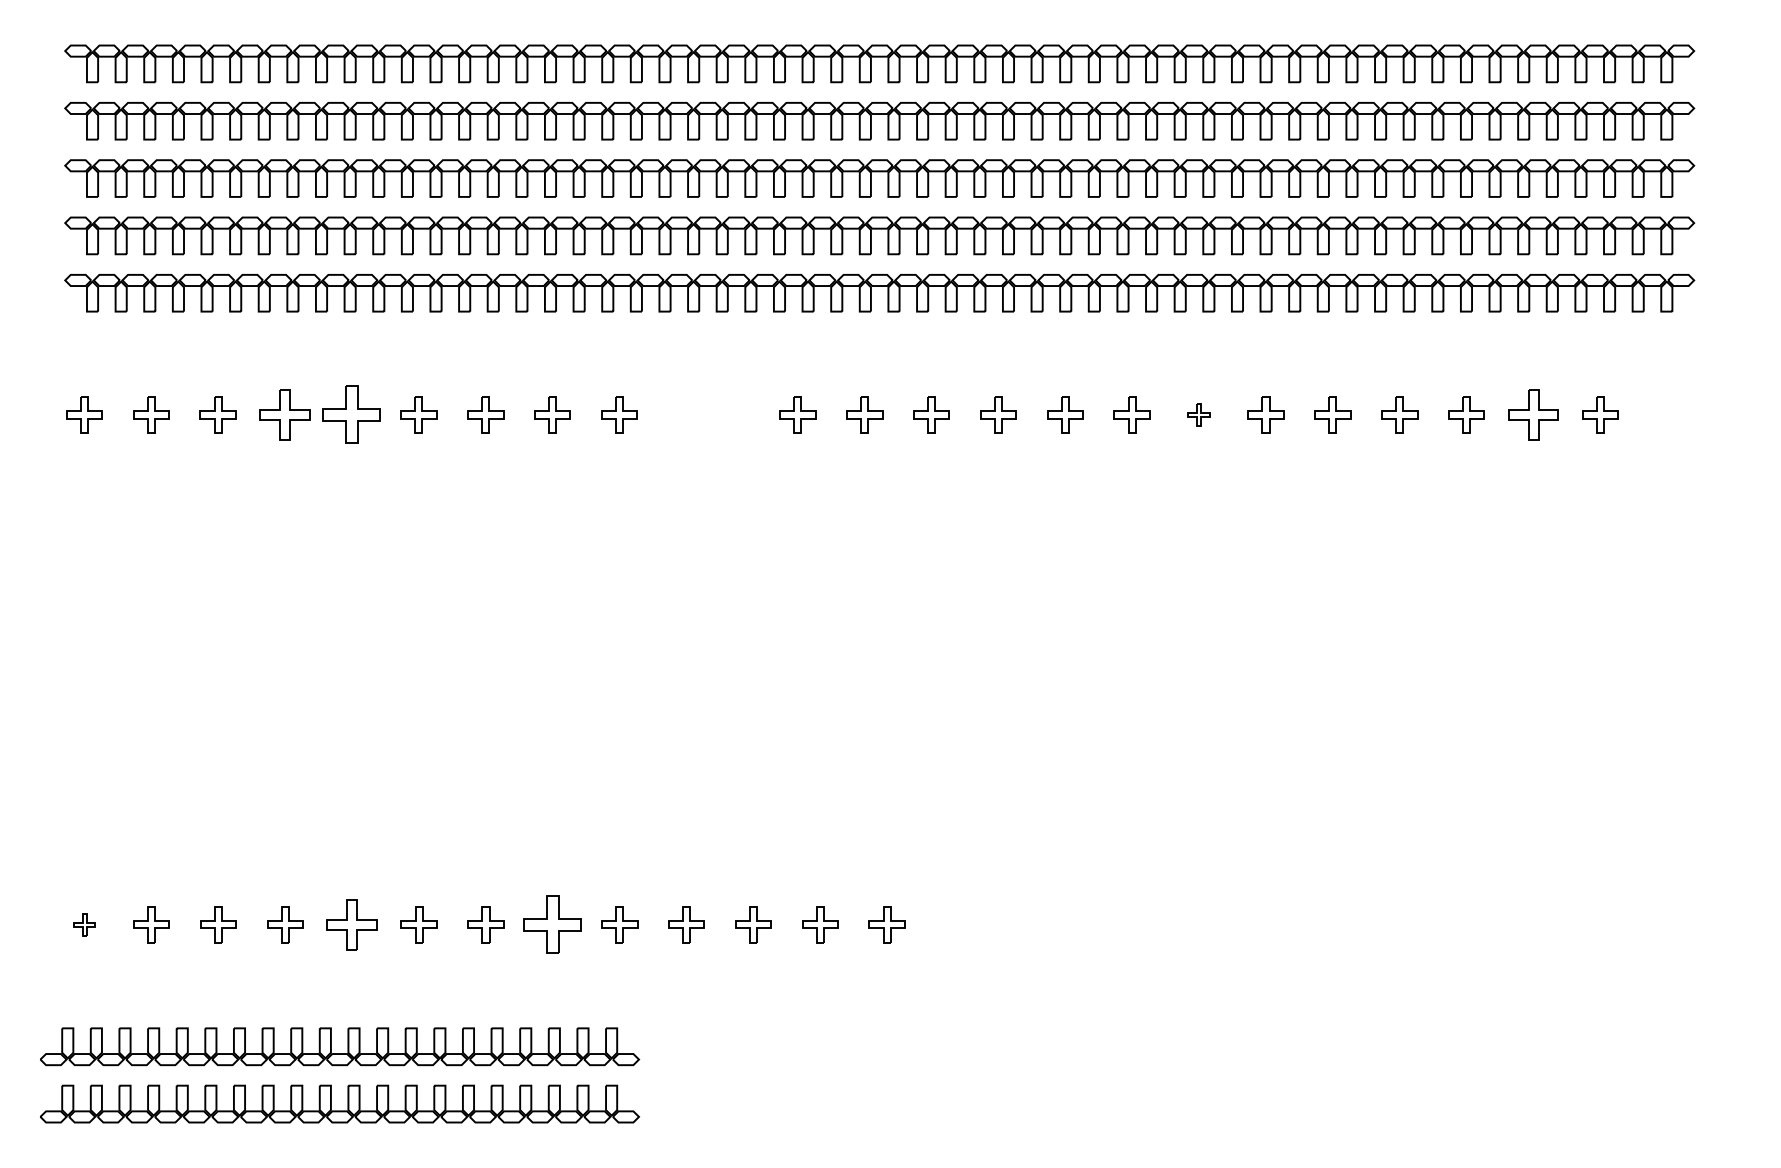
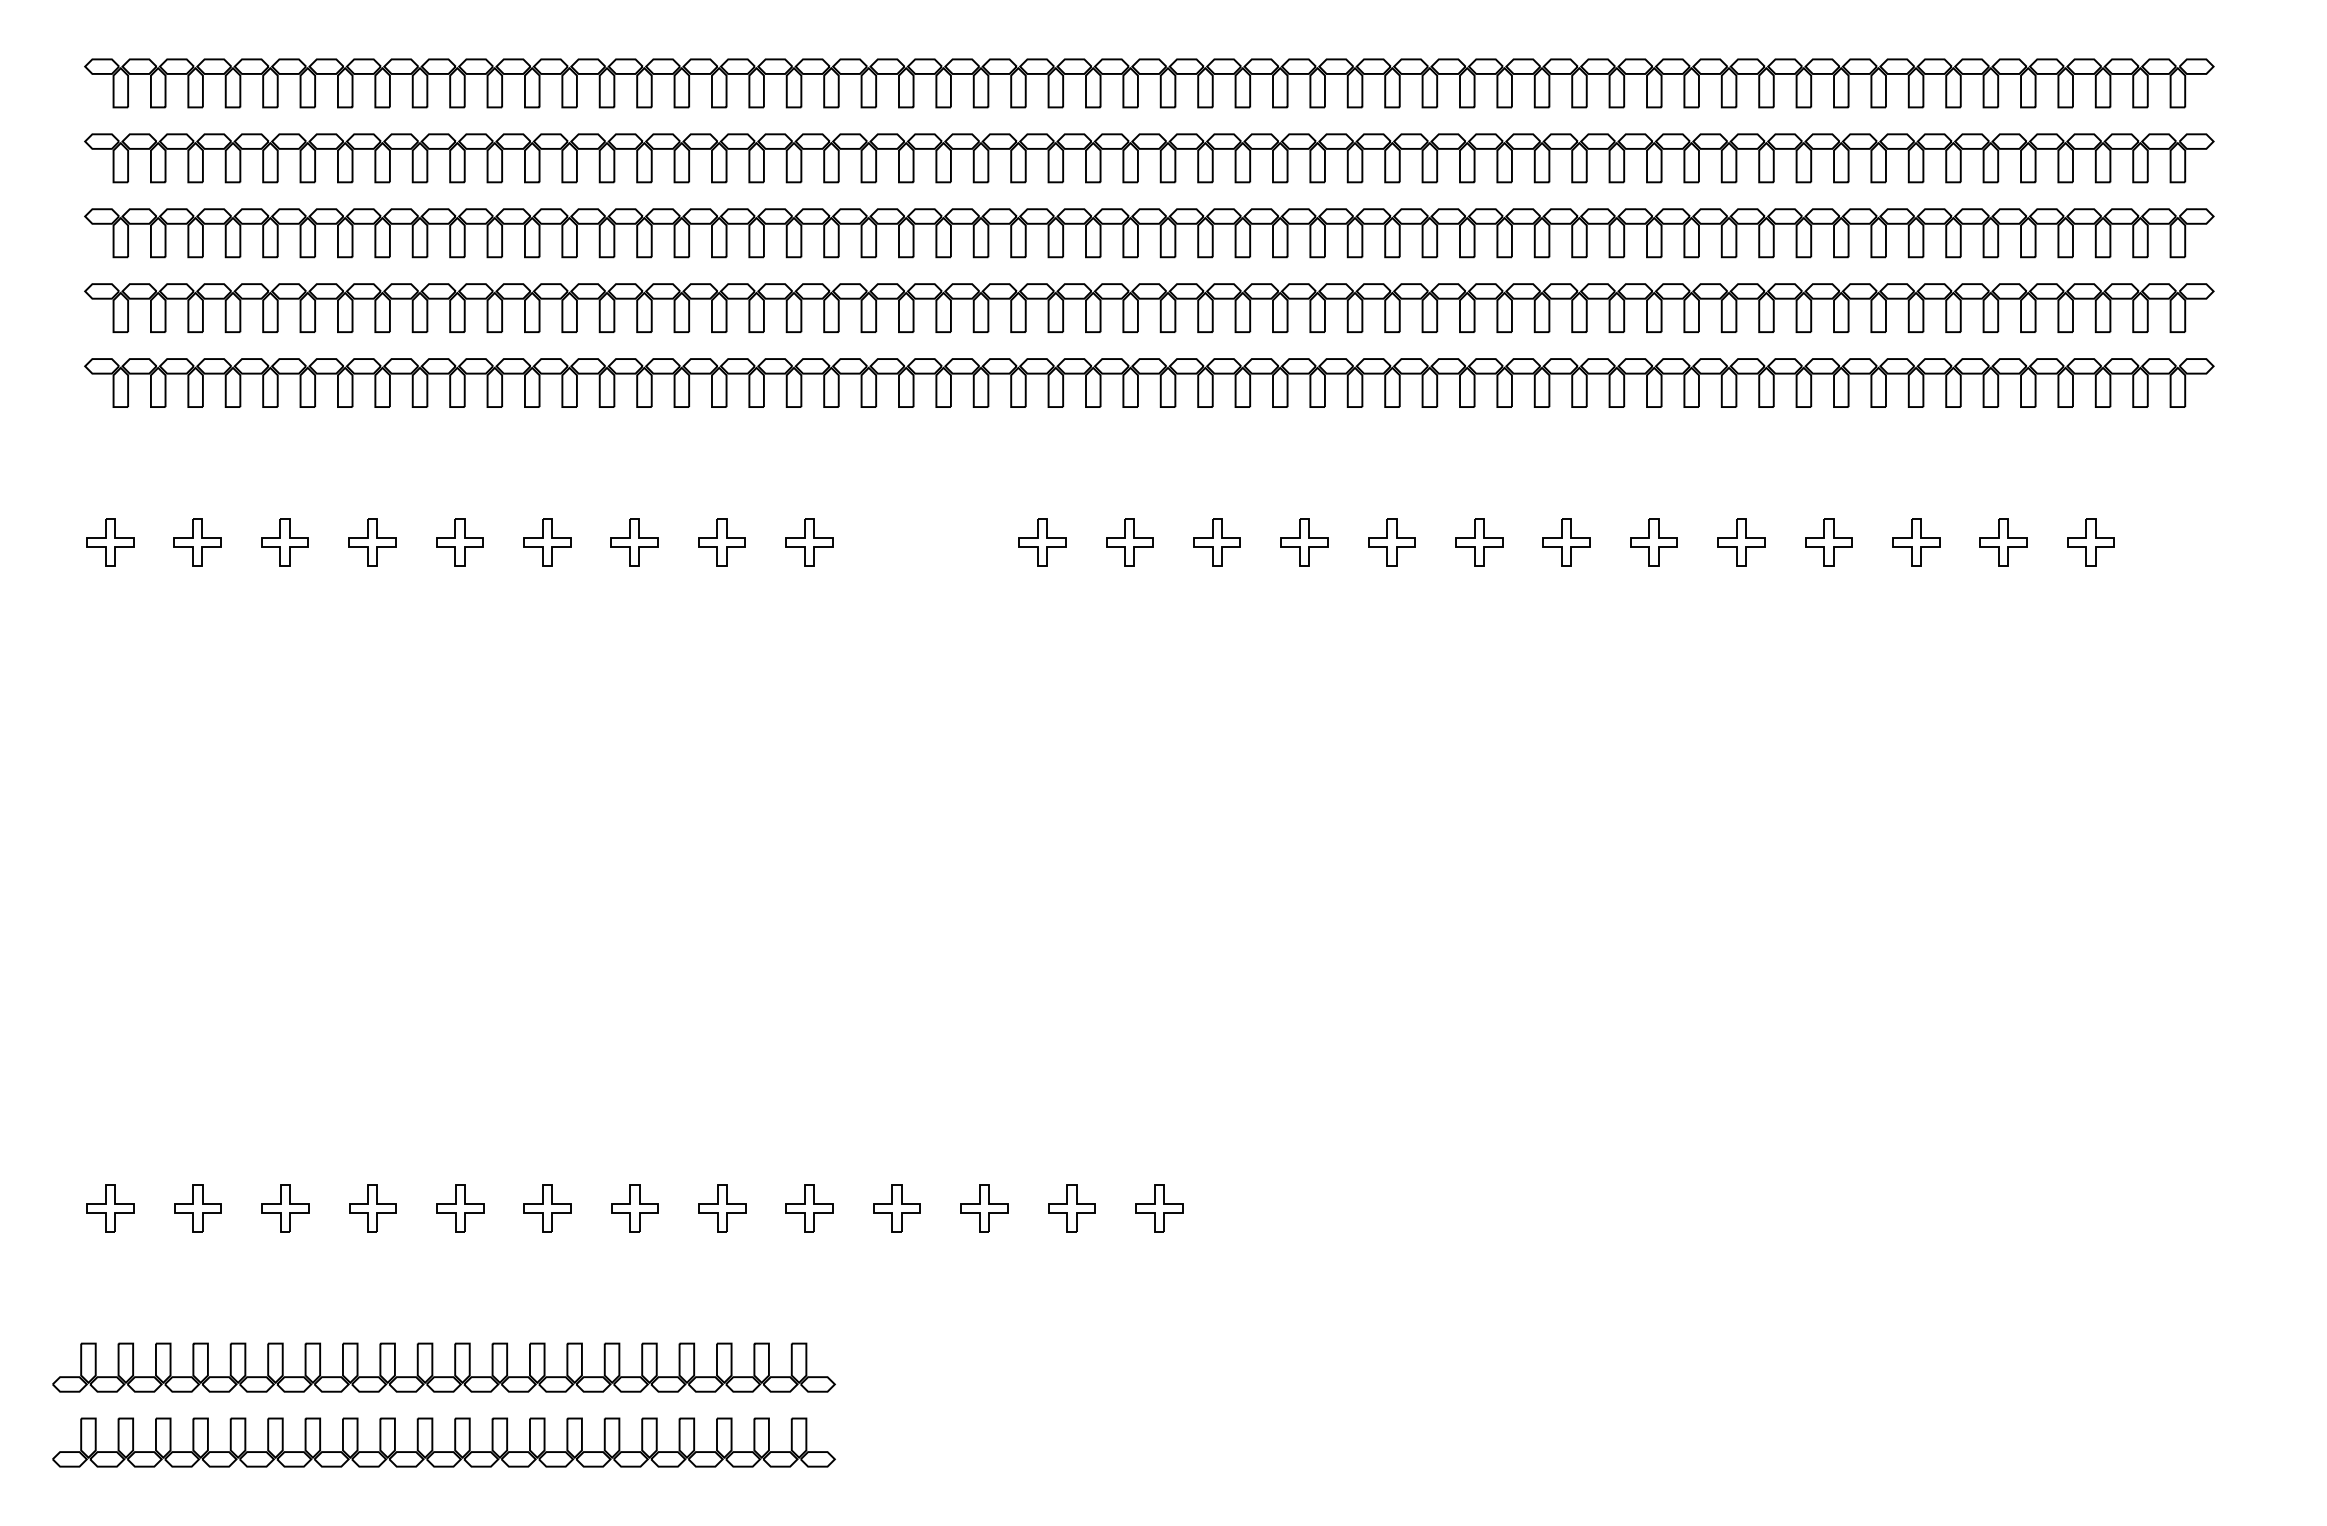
part: (285, 415) -> (372, 542), size x0.71
part: (351, 415) -> (459, 542), size x0.62
part: (1198, 415) -> (1566, 542), size x1.67
part: (1533, 415) -> (2003, 542), size x0.71
part: (84, 924) -> (110, 1208), size x1.67
part: (352, 924) -> (460, 1208), size x0.71
part: (553, 924) -> (722, 1208), size x0.62

